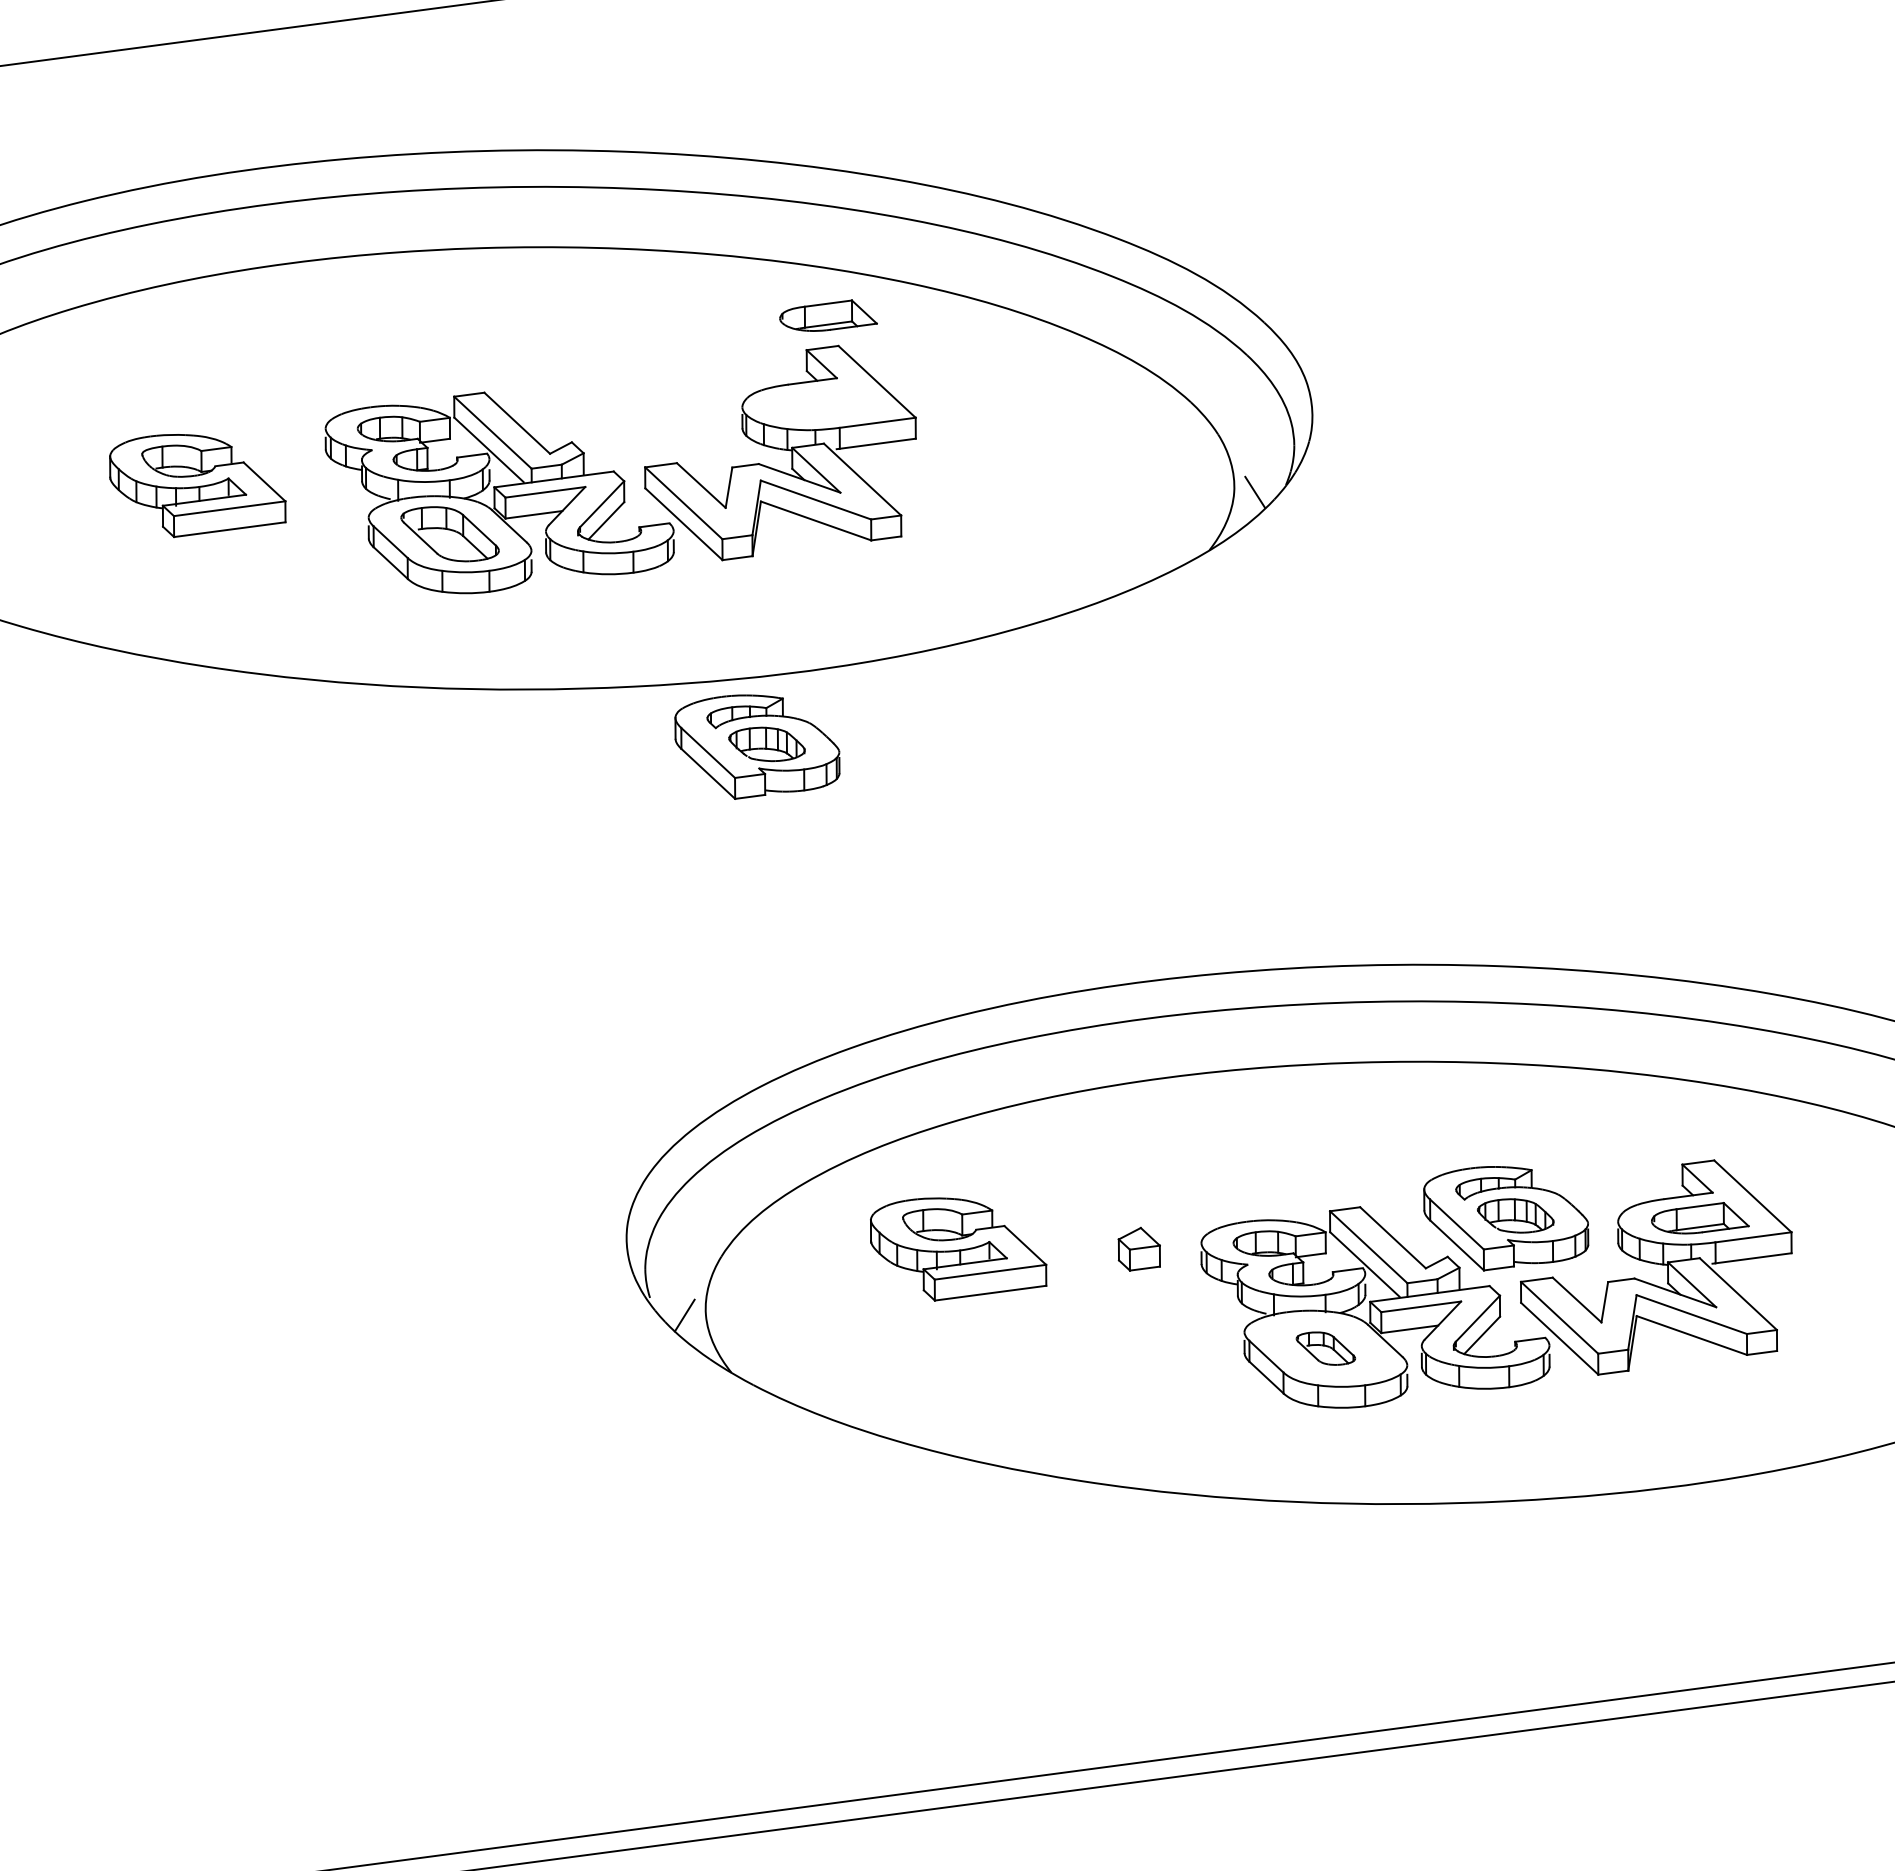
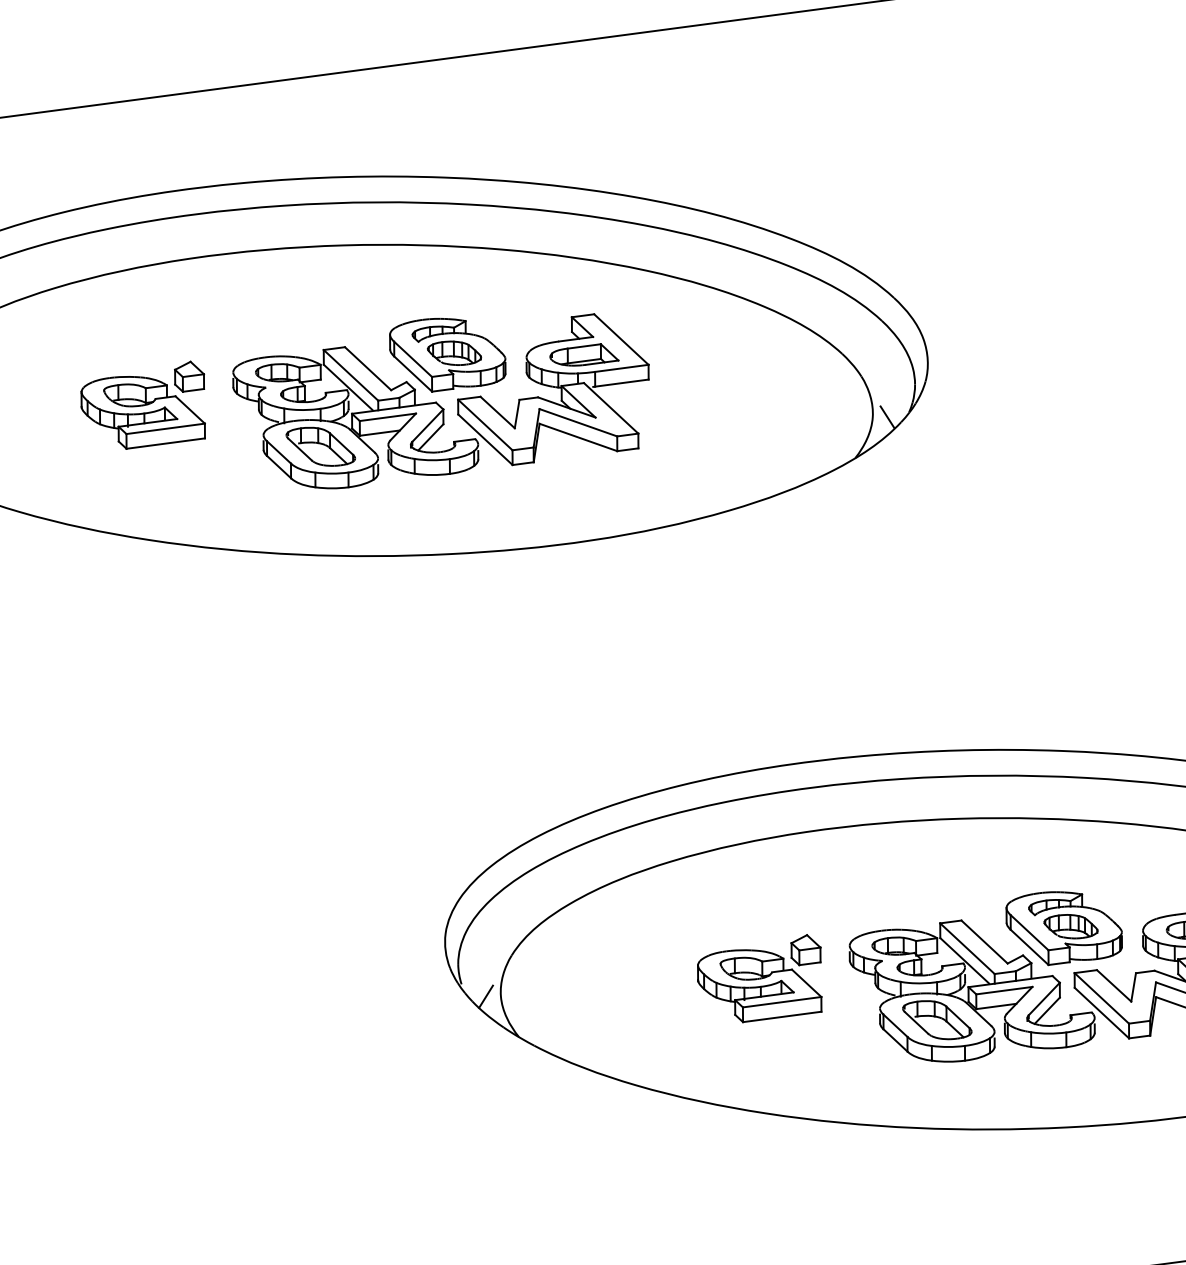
part: (828, 315) -> (584, 354), moved
part: (263, 434) -> (189, 376), added
part: (757, 746) -> (447, 354), moved
part: (958, 1249) -> (759, 986), moved
part: (1325, 1348) -> (937, 1019), size x1.67

